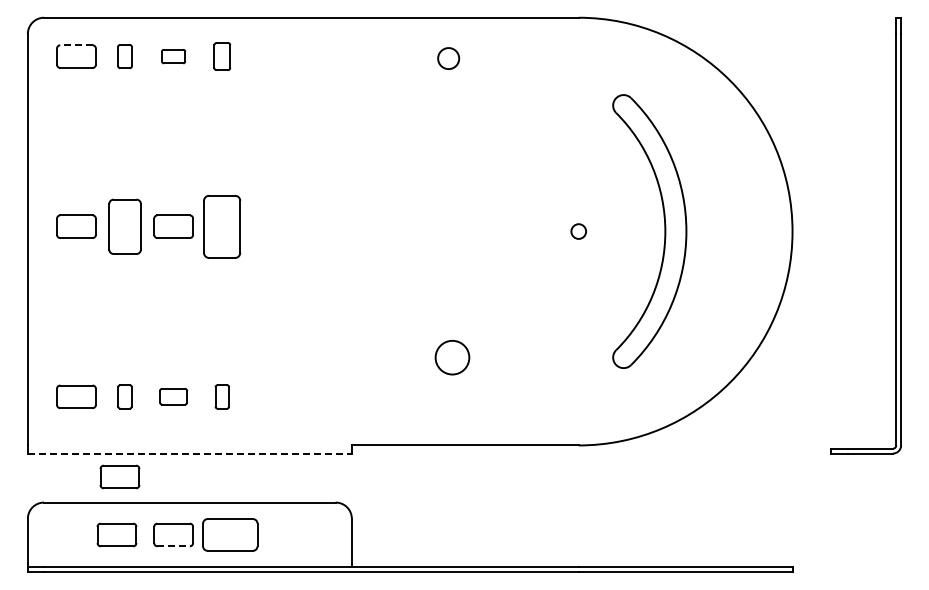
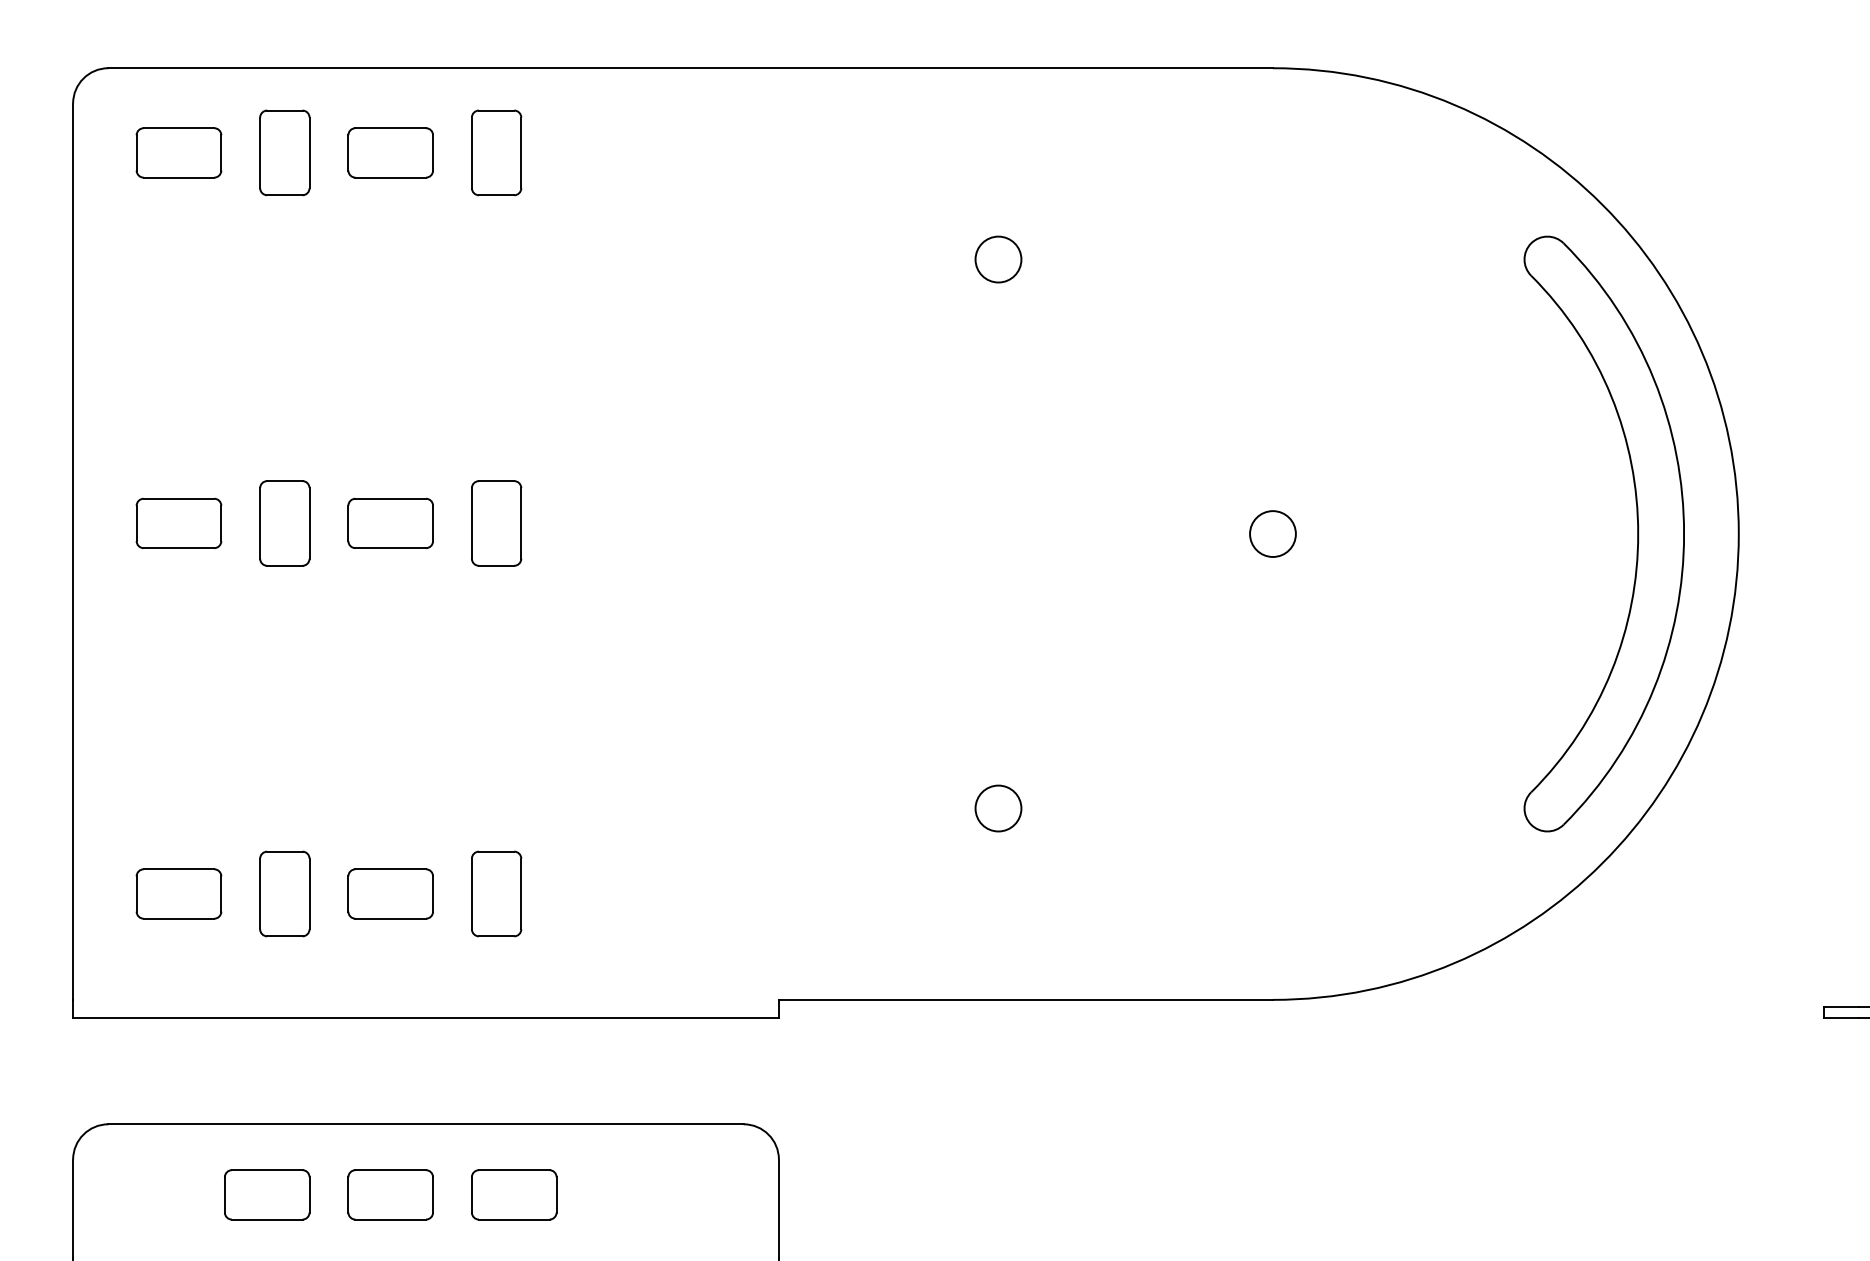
line: (75, 45) -> (176, 128), dashed -> solid
part: (124, 56) -> (283, 152), size x1.67
part: (173, 56) -> (390, 152), size x1.67
part: (222, 56) -> (497, 152), size x1.43
circle: (448, 58) -> (998, 259), moved
part: (124, 226) -> (283, 522), size x0.71
part: (222, 226) -> (497, 522), size x0.62
circle: (578, 231) -> (1272, 533), size x1.43
part: (664, 231) -> (1636, 533), moved
circle: (452, 357) -> (998, 808), size x0.62
part: (124, 396) -> (283, 893), size x1.67
part: (173, 396) -> (390, 893), size x1.43
part: (222, 396) -> (497, 893), size x1.67
line: (190, 453) -> (427, 1017), dashed -> solid
part: (119, 476) -> (272, 1067), removed
part: (230, 534) -> (514, 1193), size x0.71
line: (174, 546) -> (392, 1219), dashed -> solid

